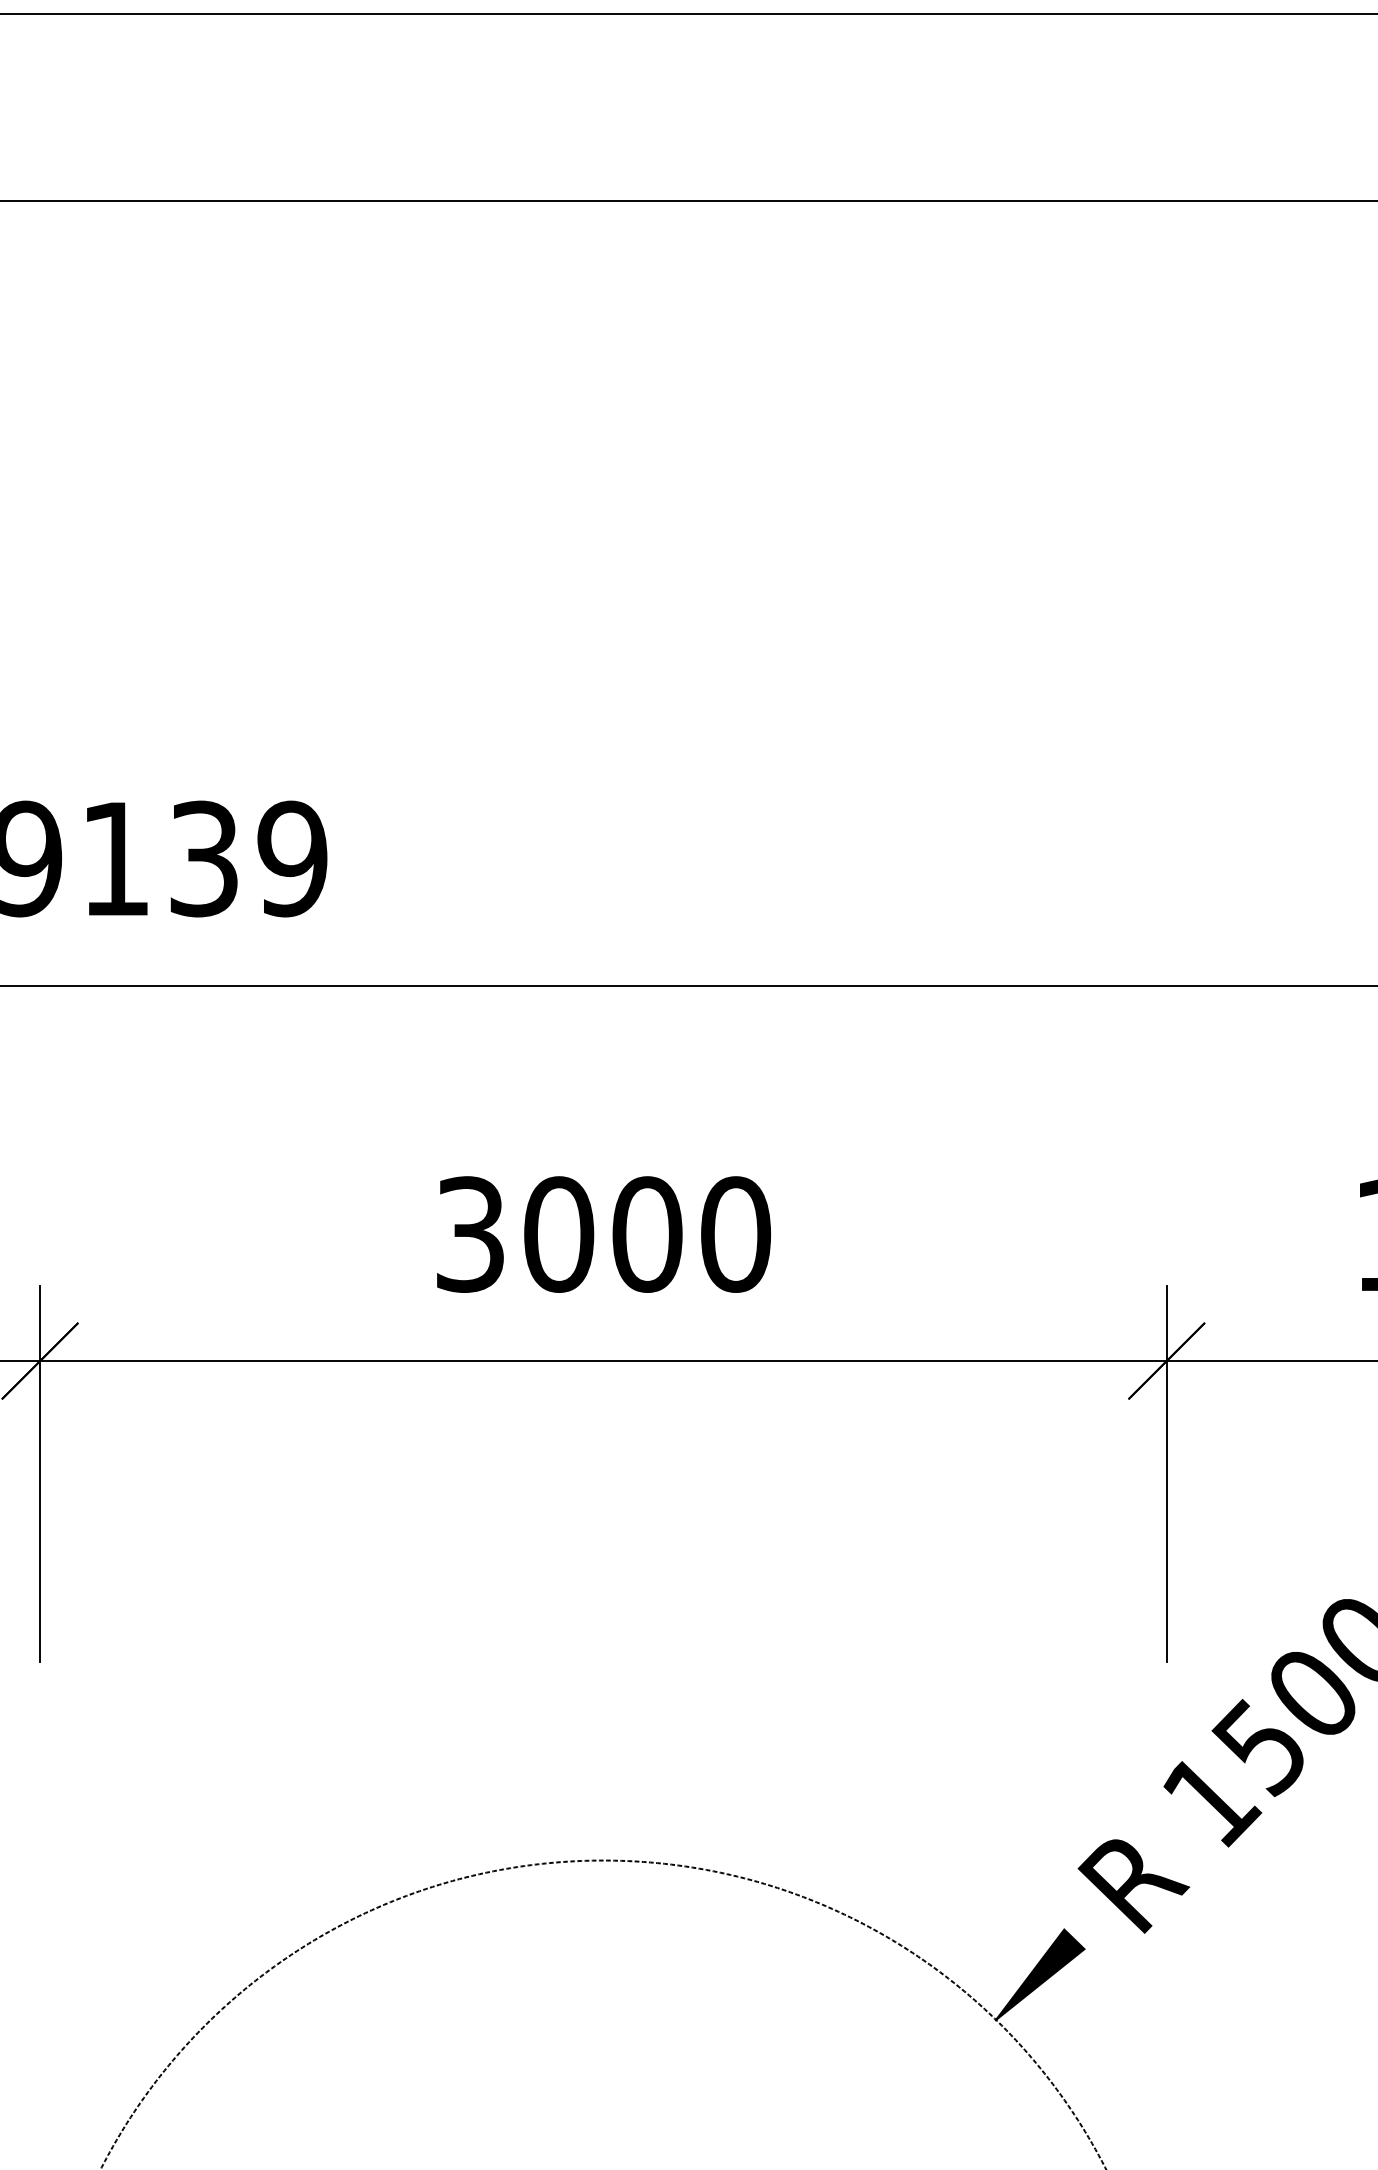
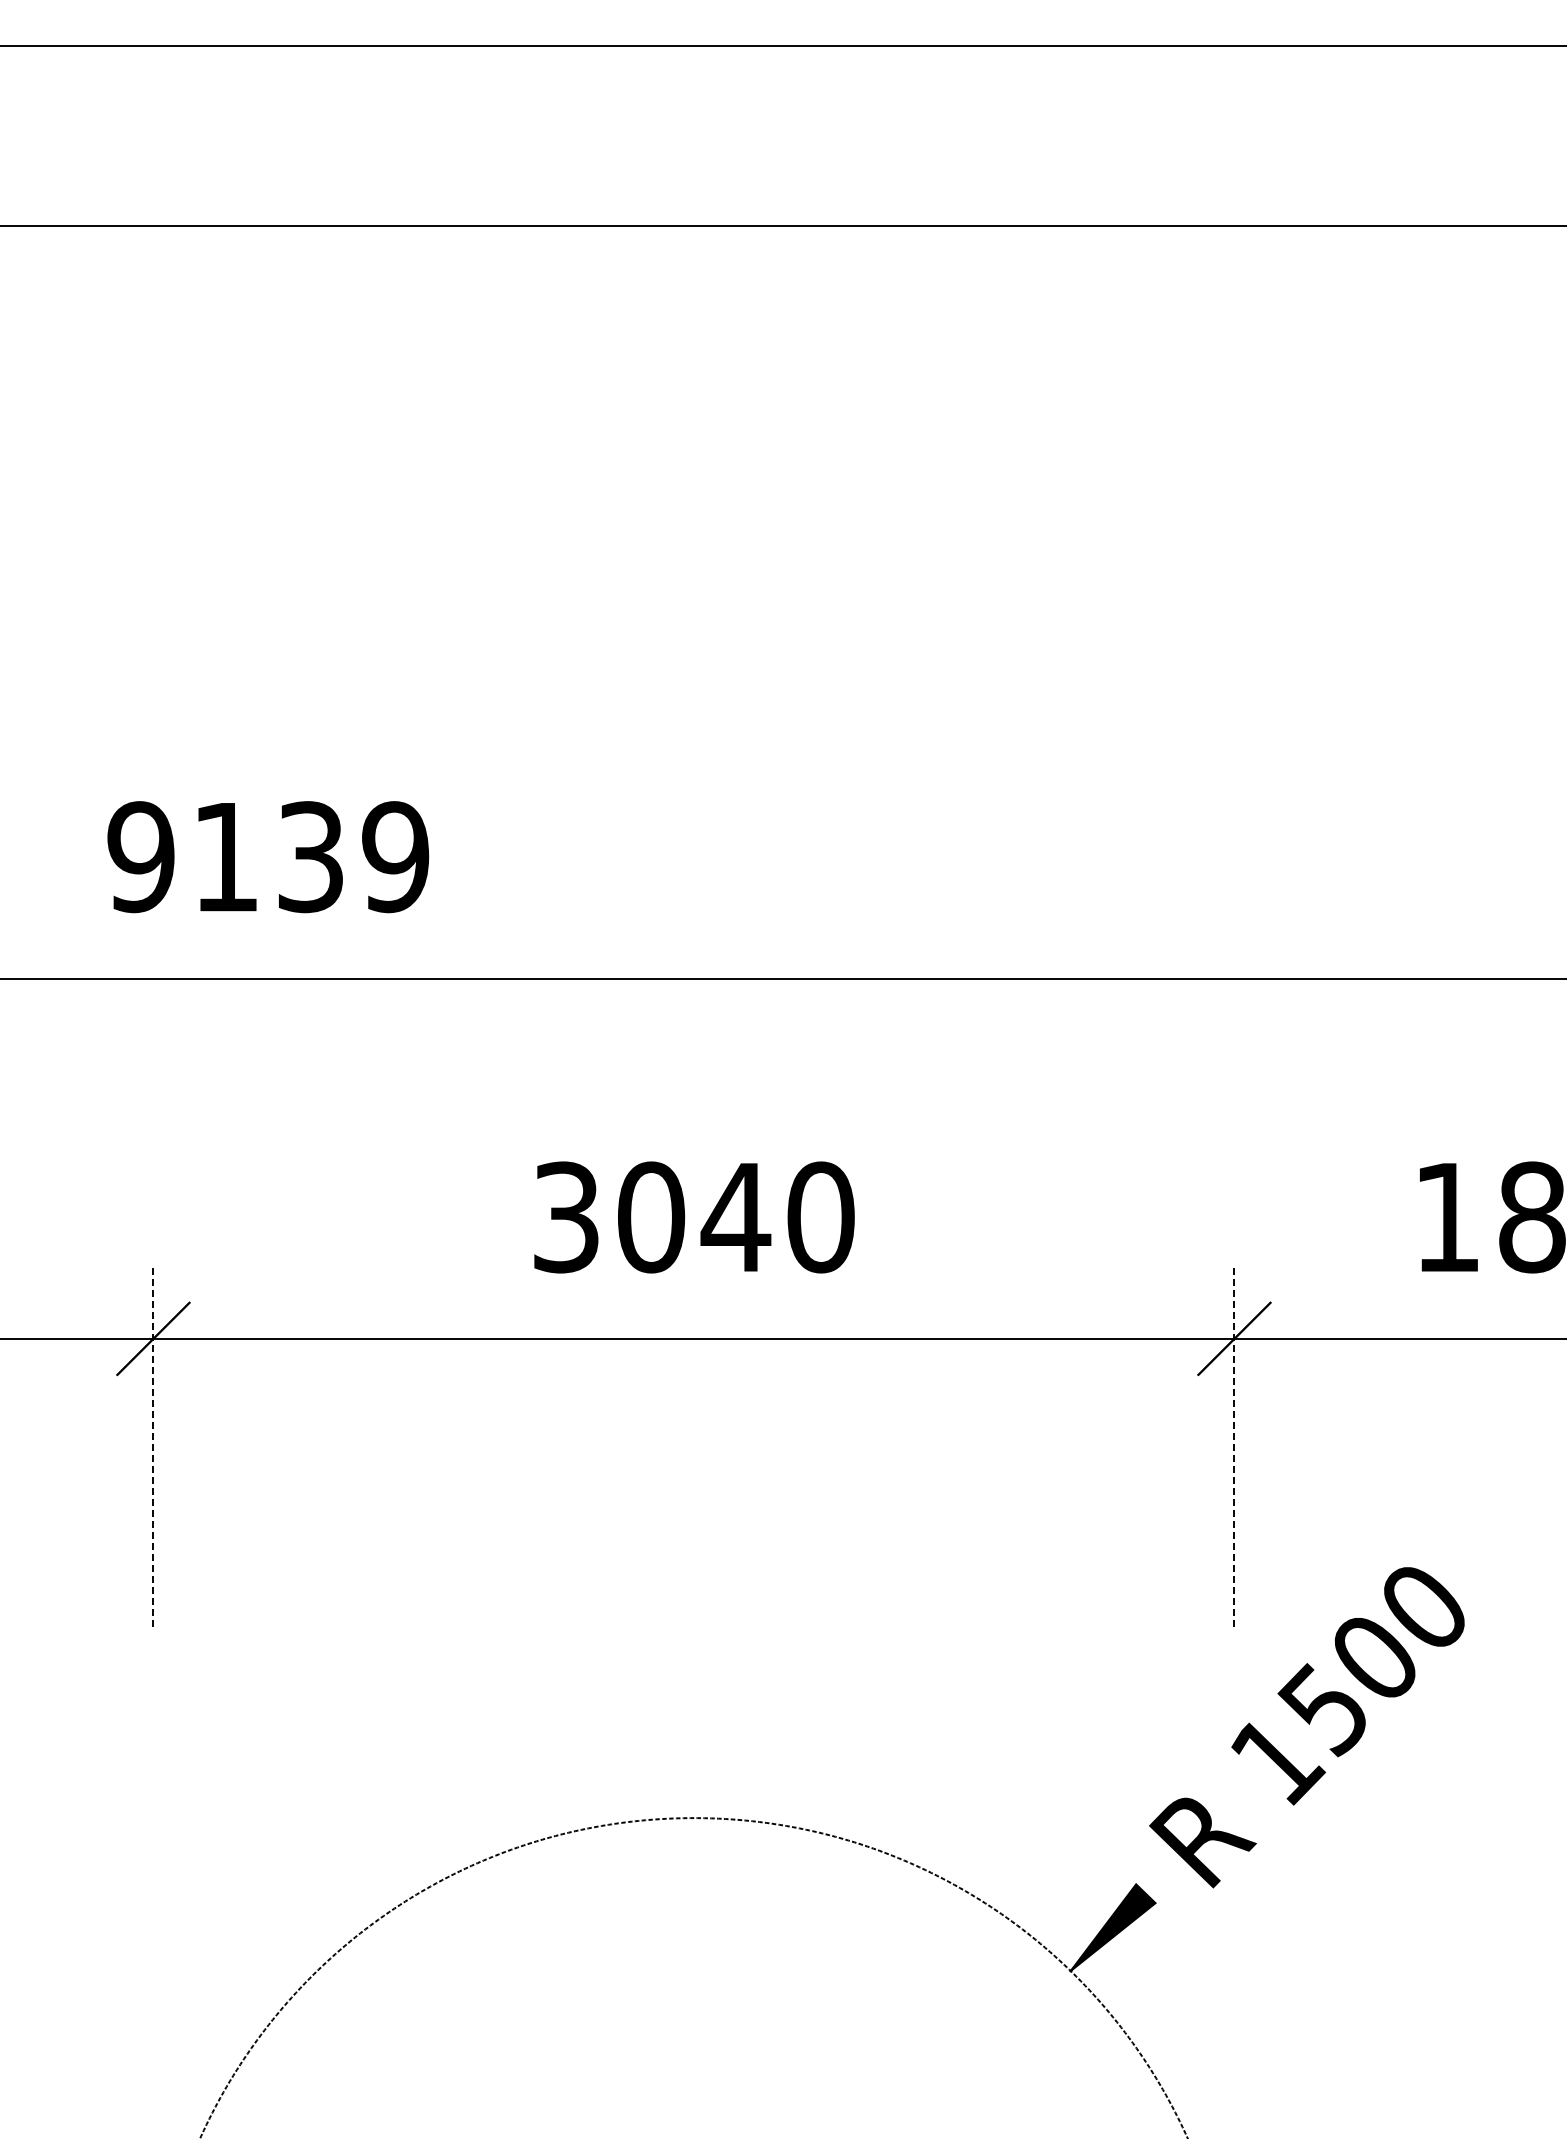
text: (646, 1234) -> (735, 1217), 3000 -> 3040
line: (40, 1473) -> (153, 1446), solid -> dashed
line: (1166, 1473) -> (1234, 1446), solid -> dashed

